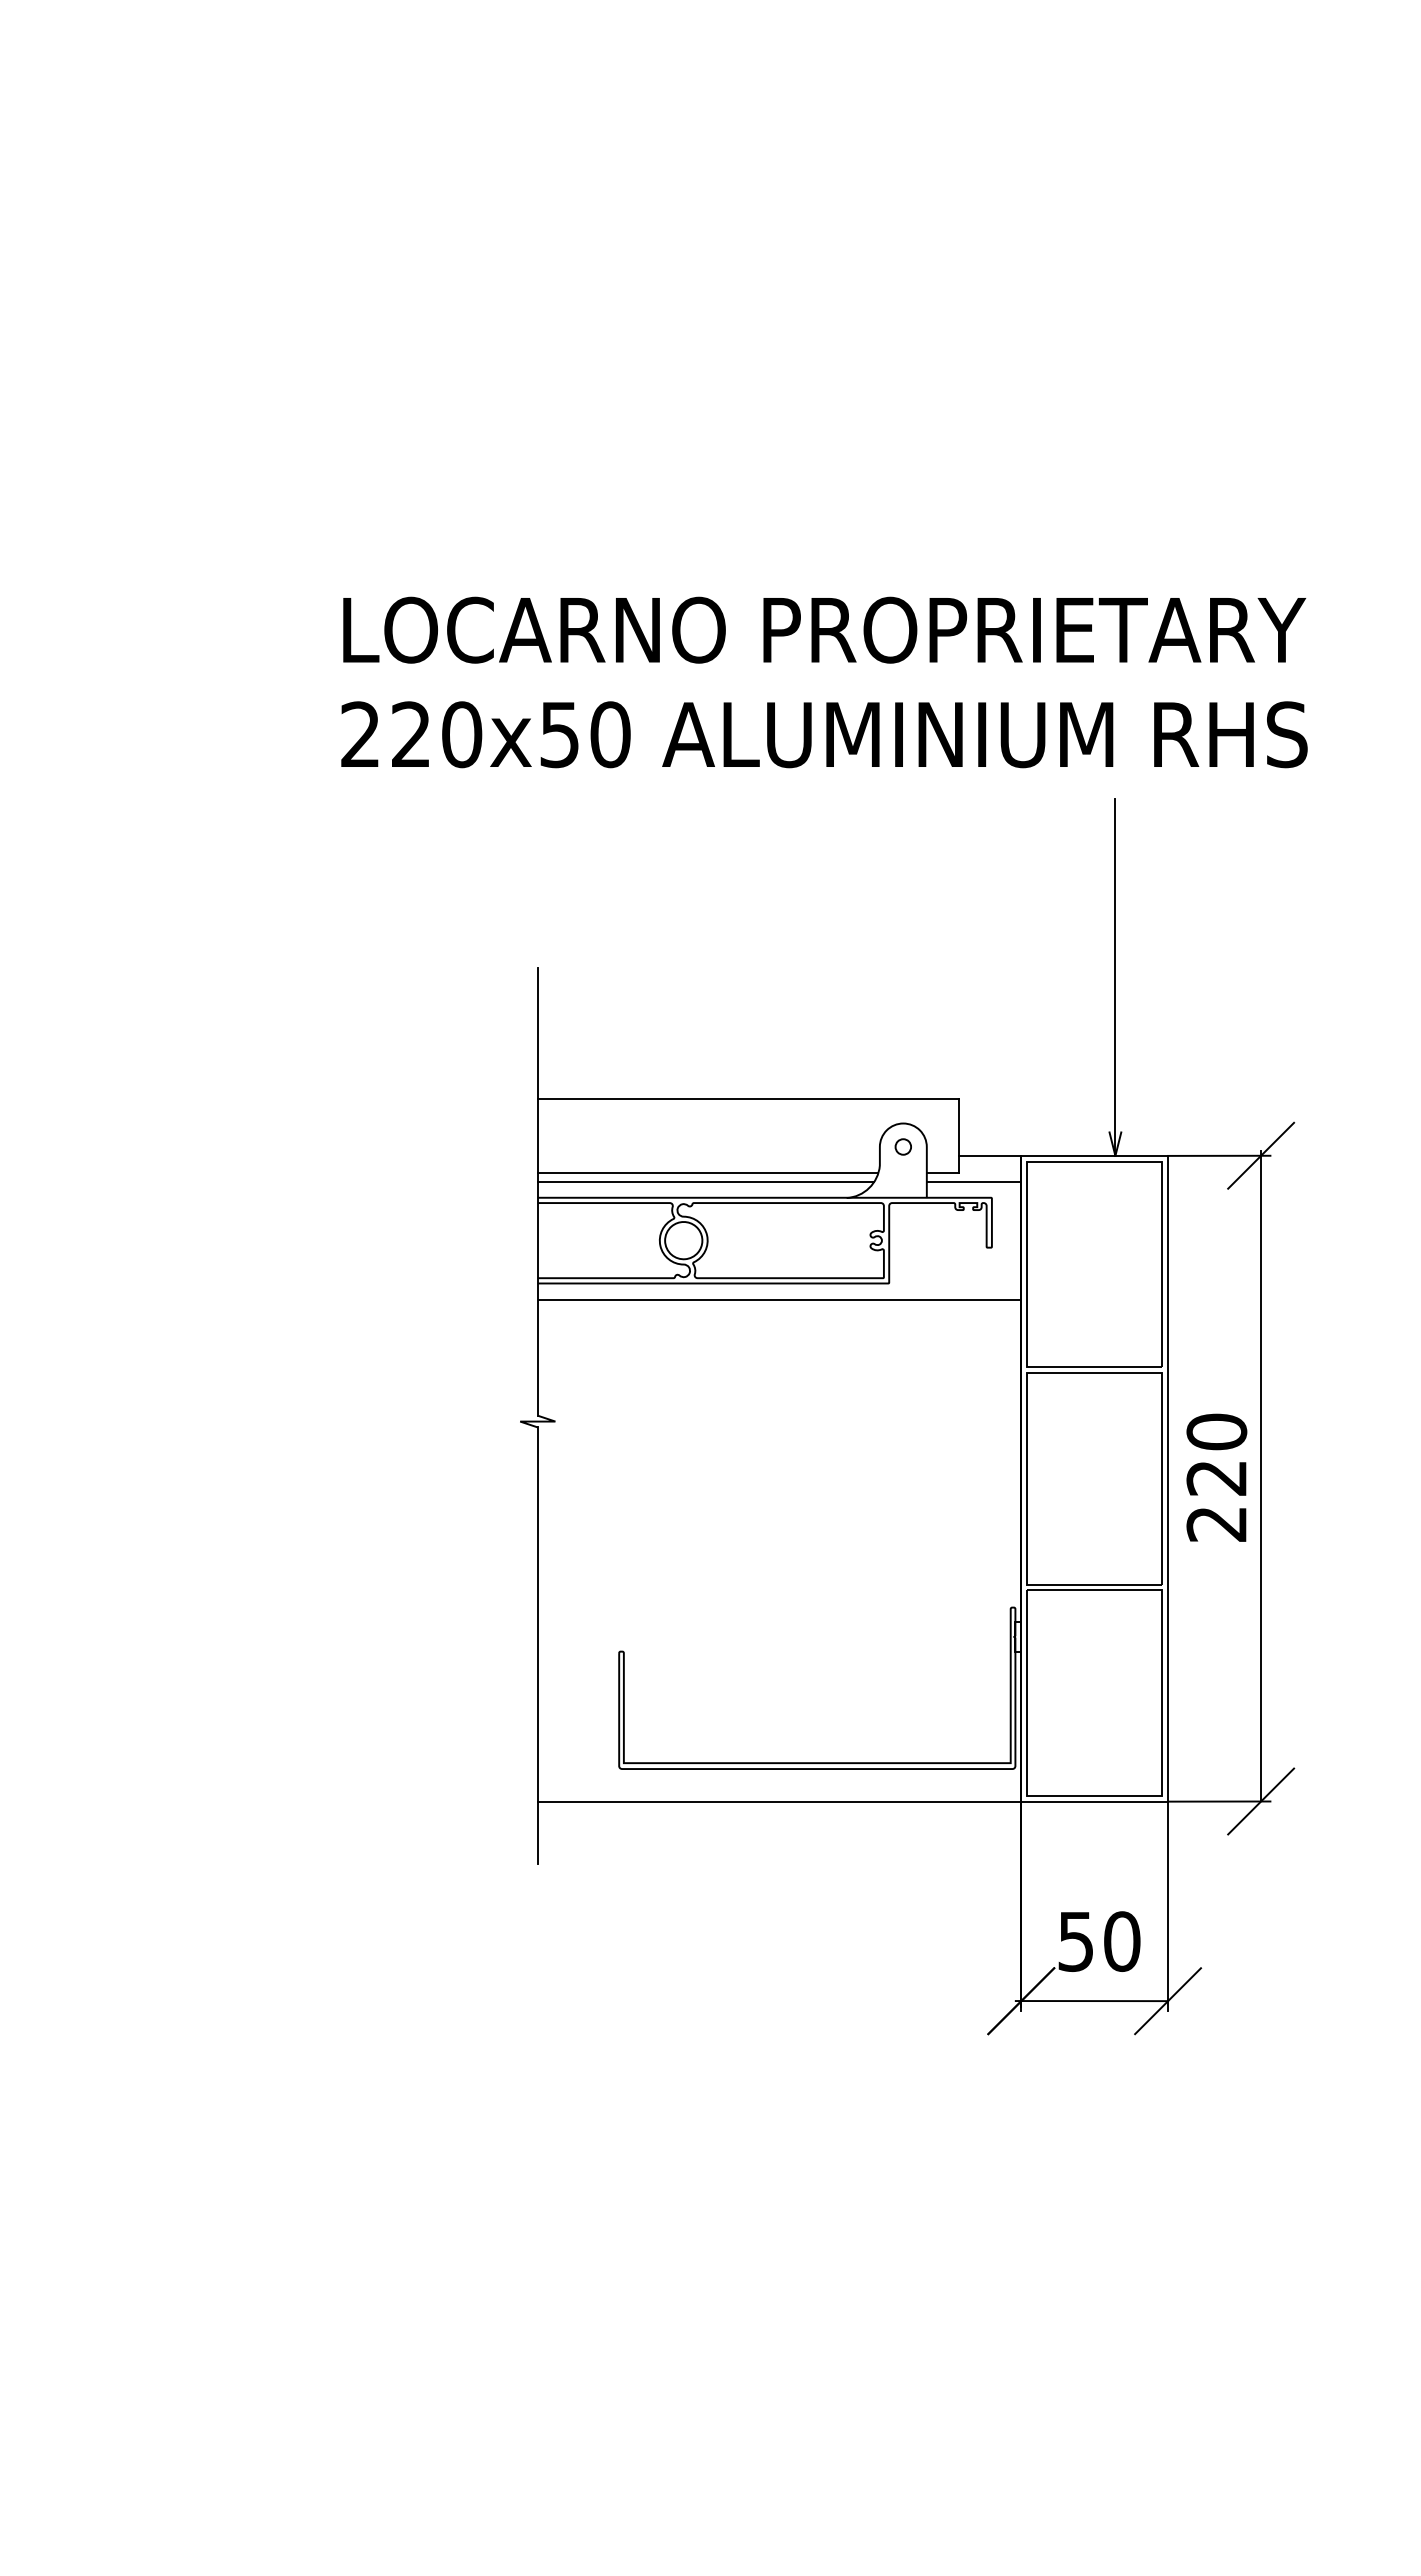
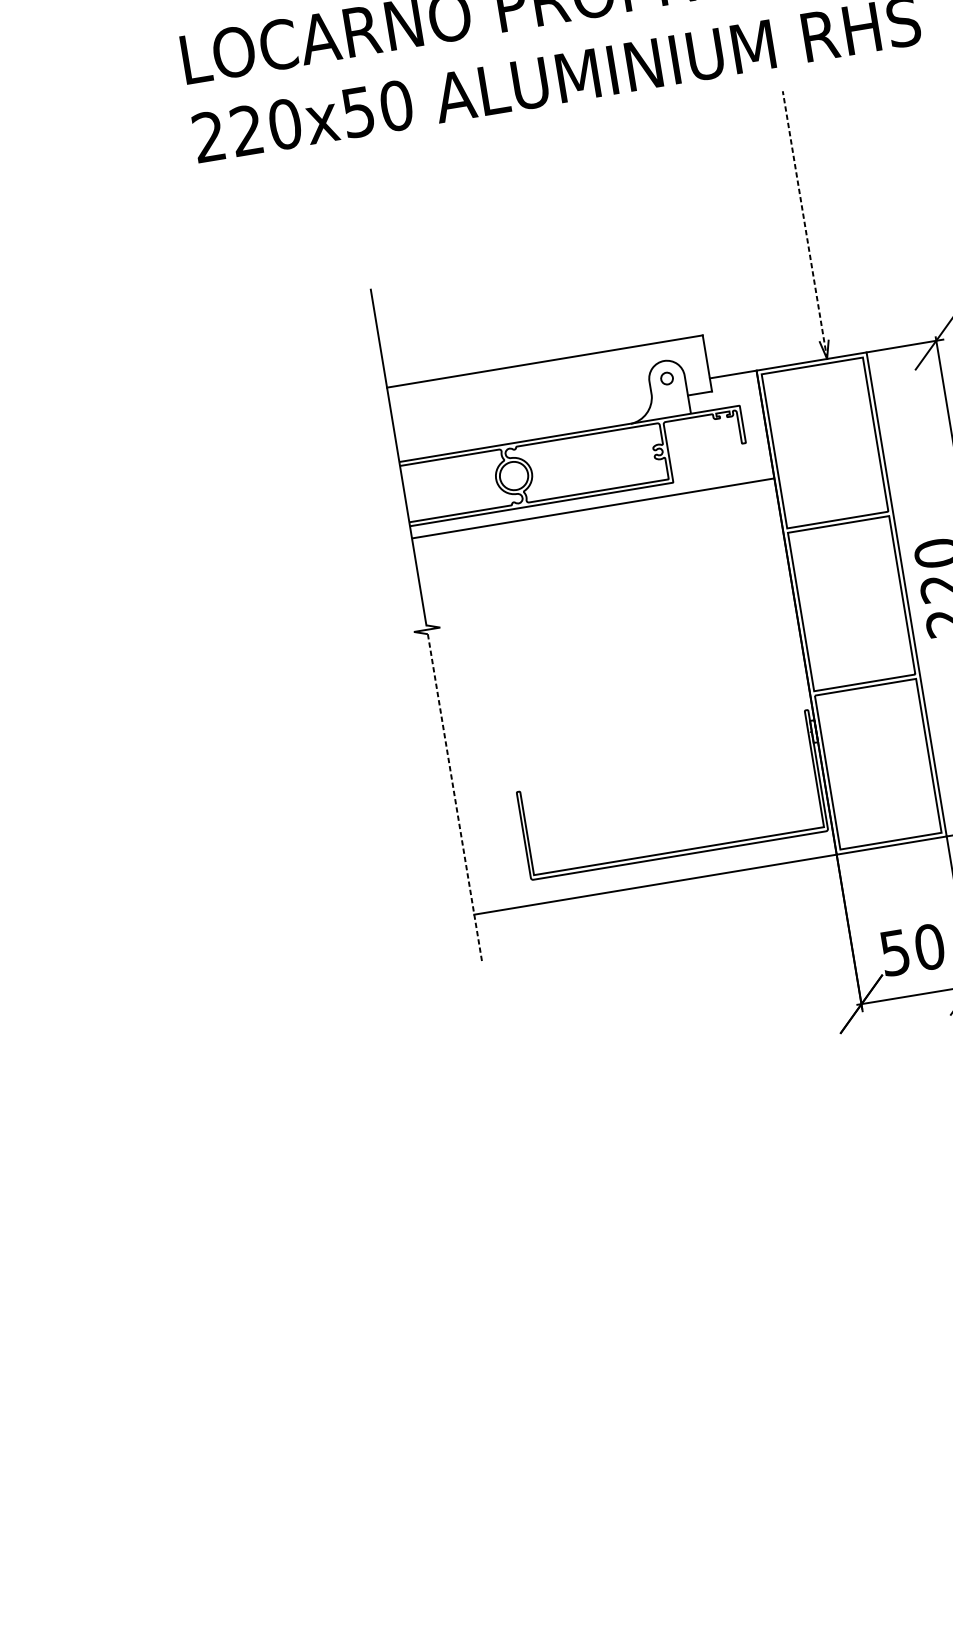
line: (1115, 977) -> (805, 225), solid -> dashed
line: (707, 1173) -> (523, 422), removed
line: (705, 1182) -> (523, 429), removed
line: (973, 1182) -> (724, 396), removed
line: (537, 1646) -> (454, 798), solid -> dashed

